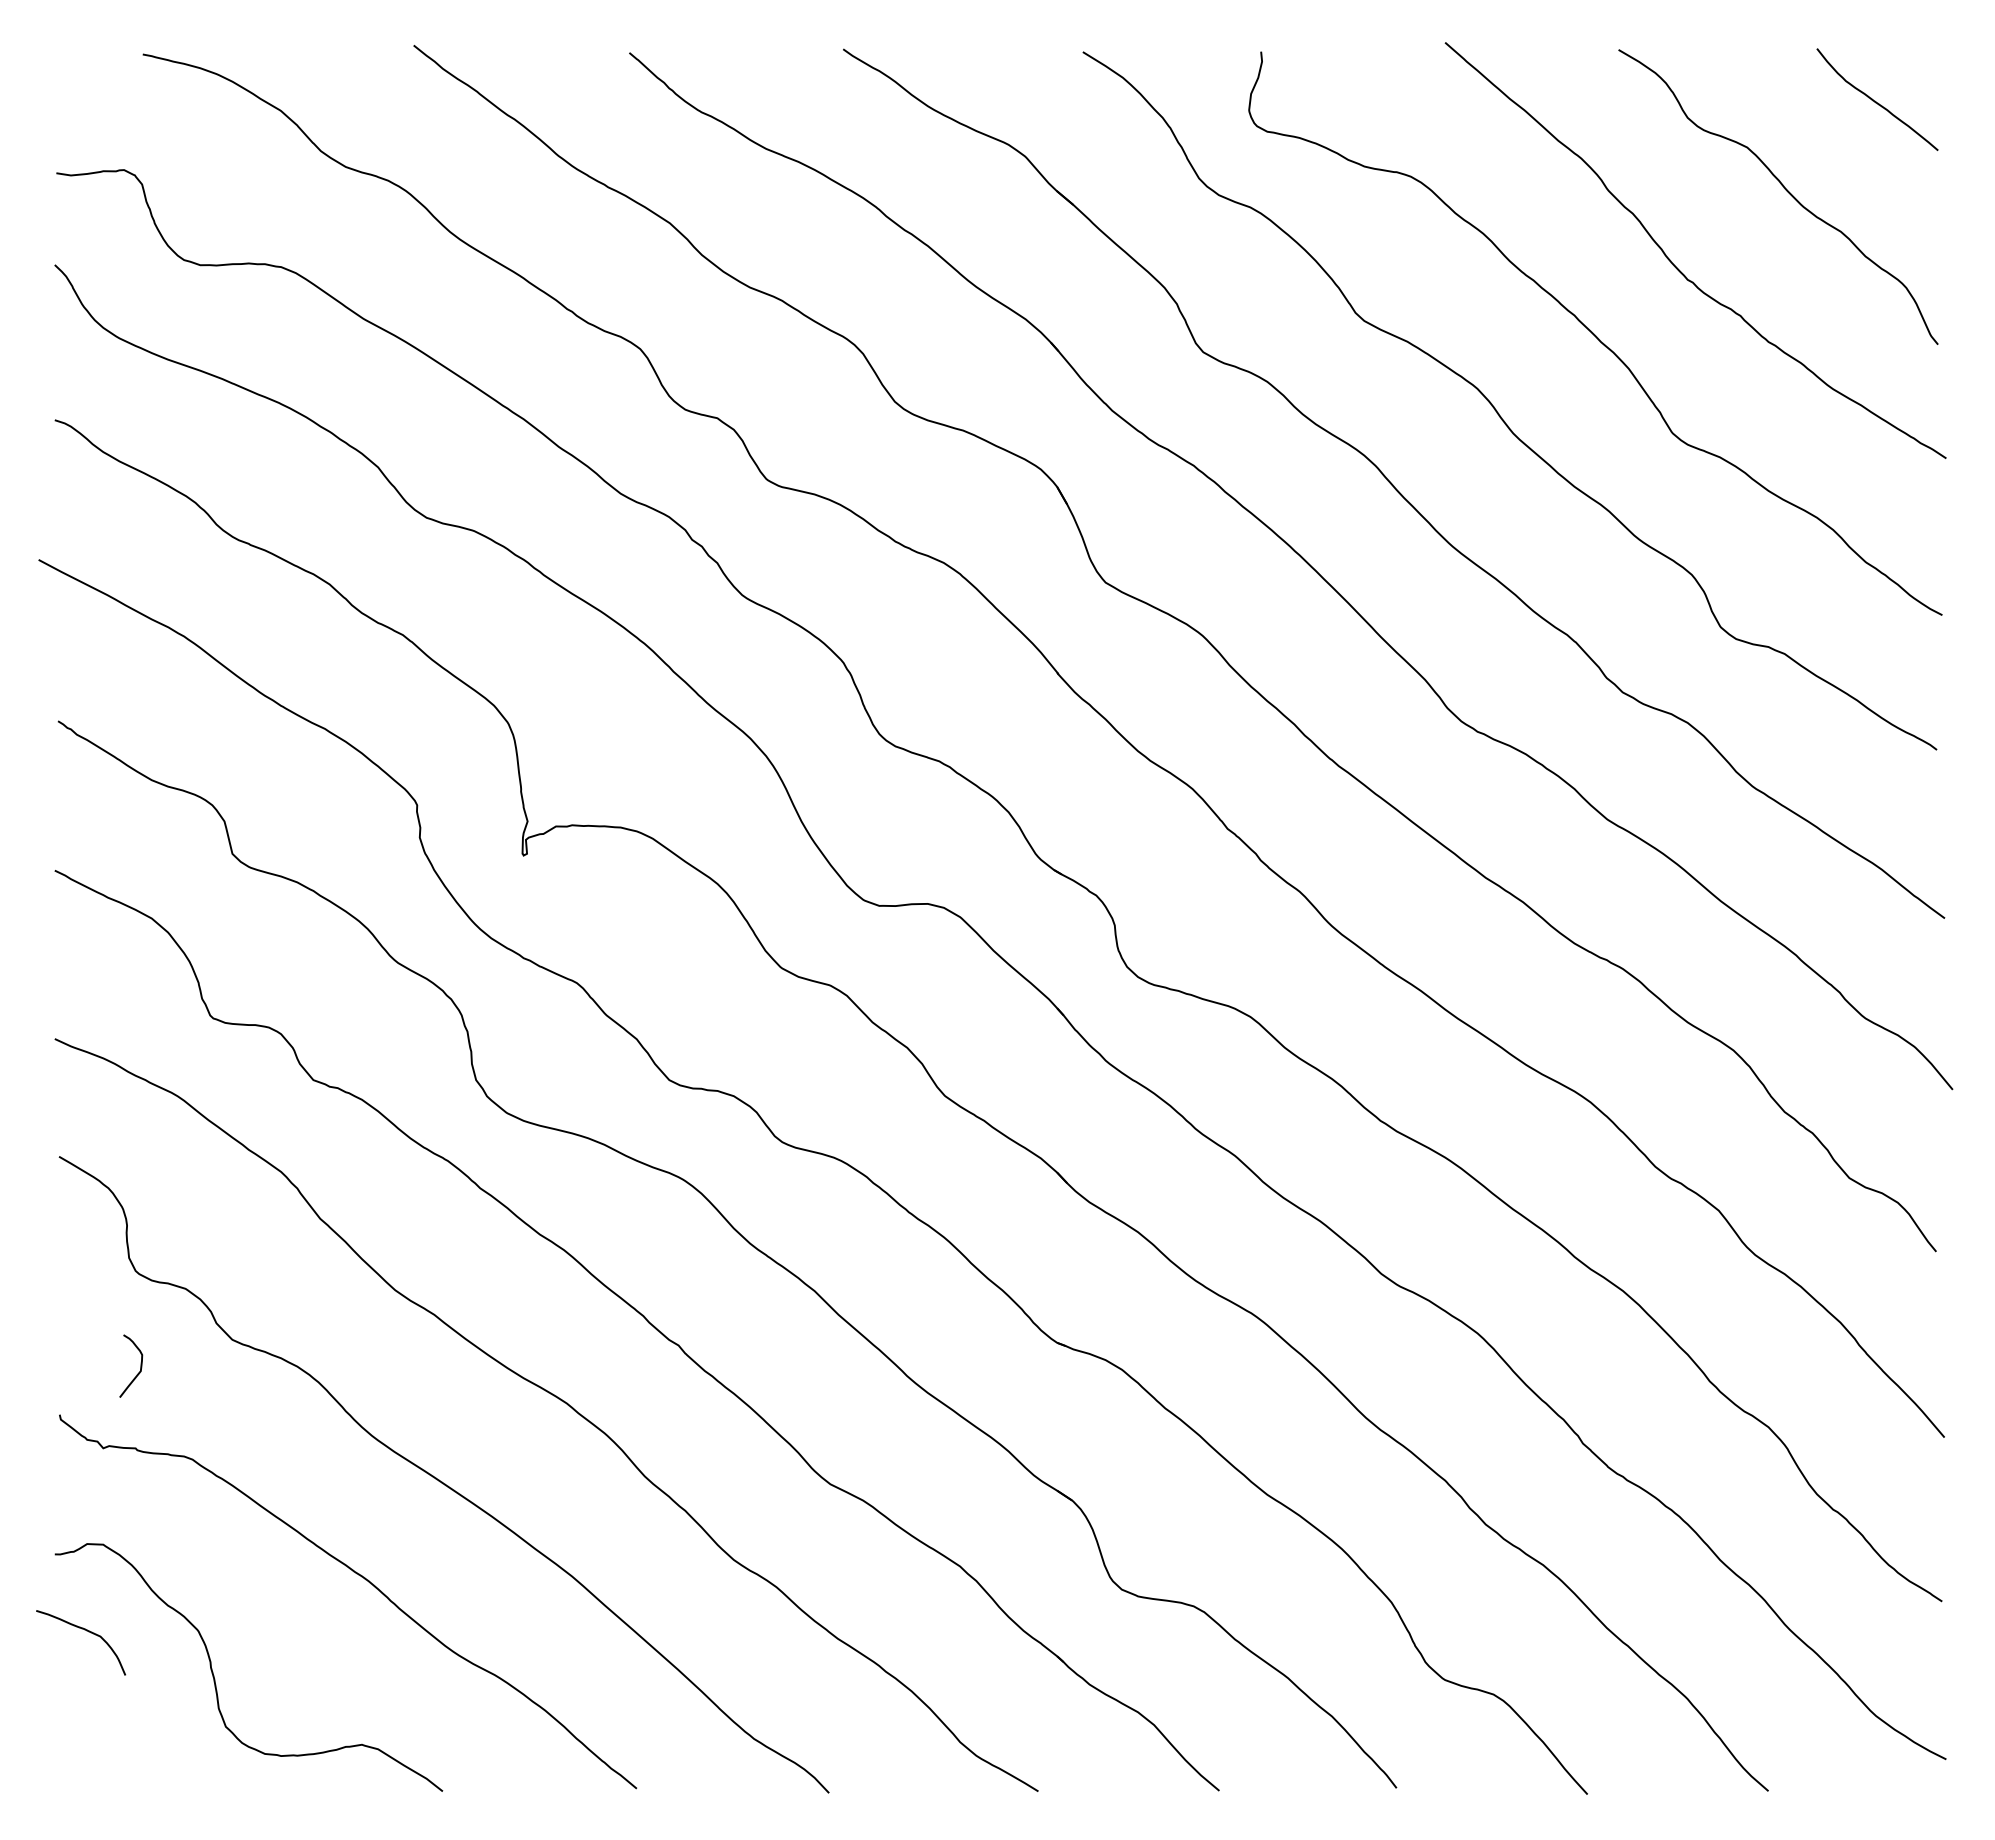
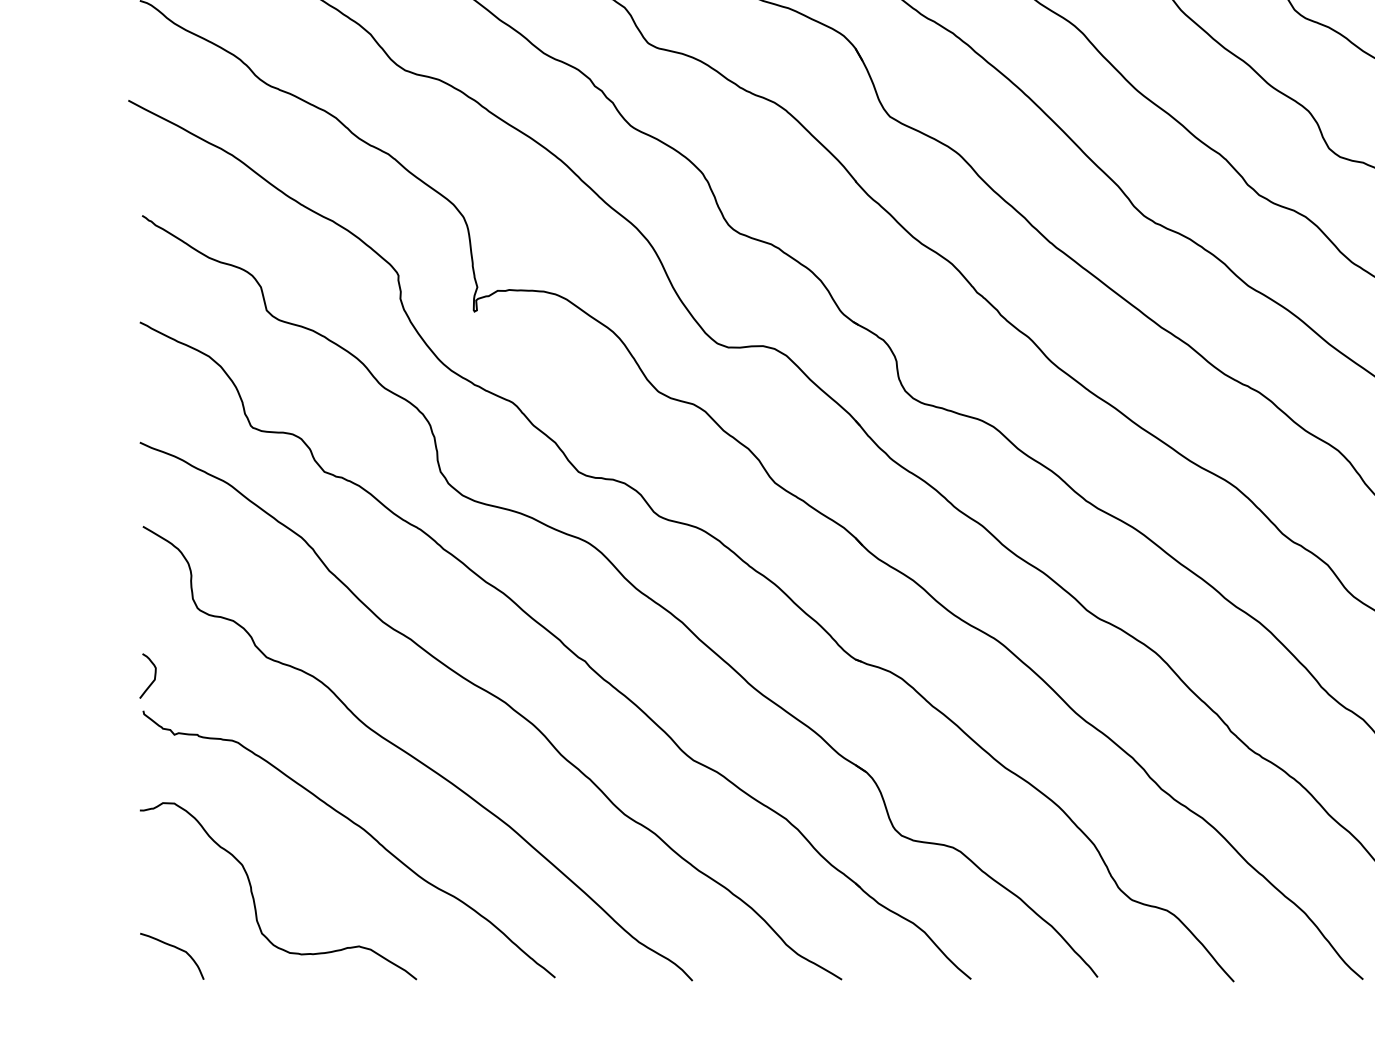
curve: (140, 1365) -> (154, 675), moved
curve: (86, 1631) -> (176, 948), moved

